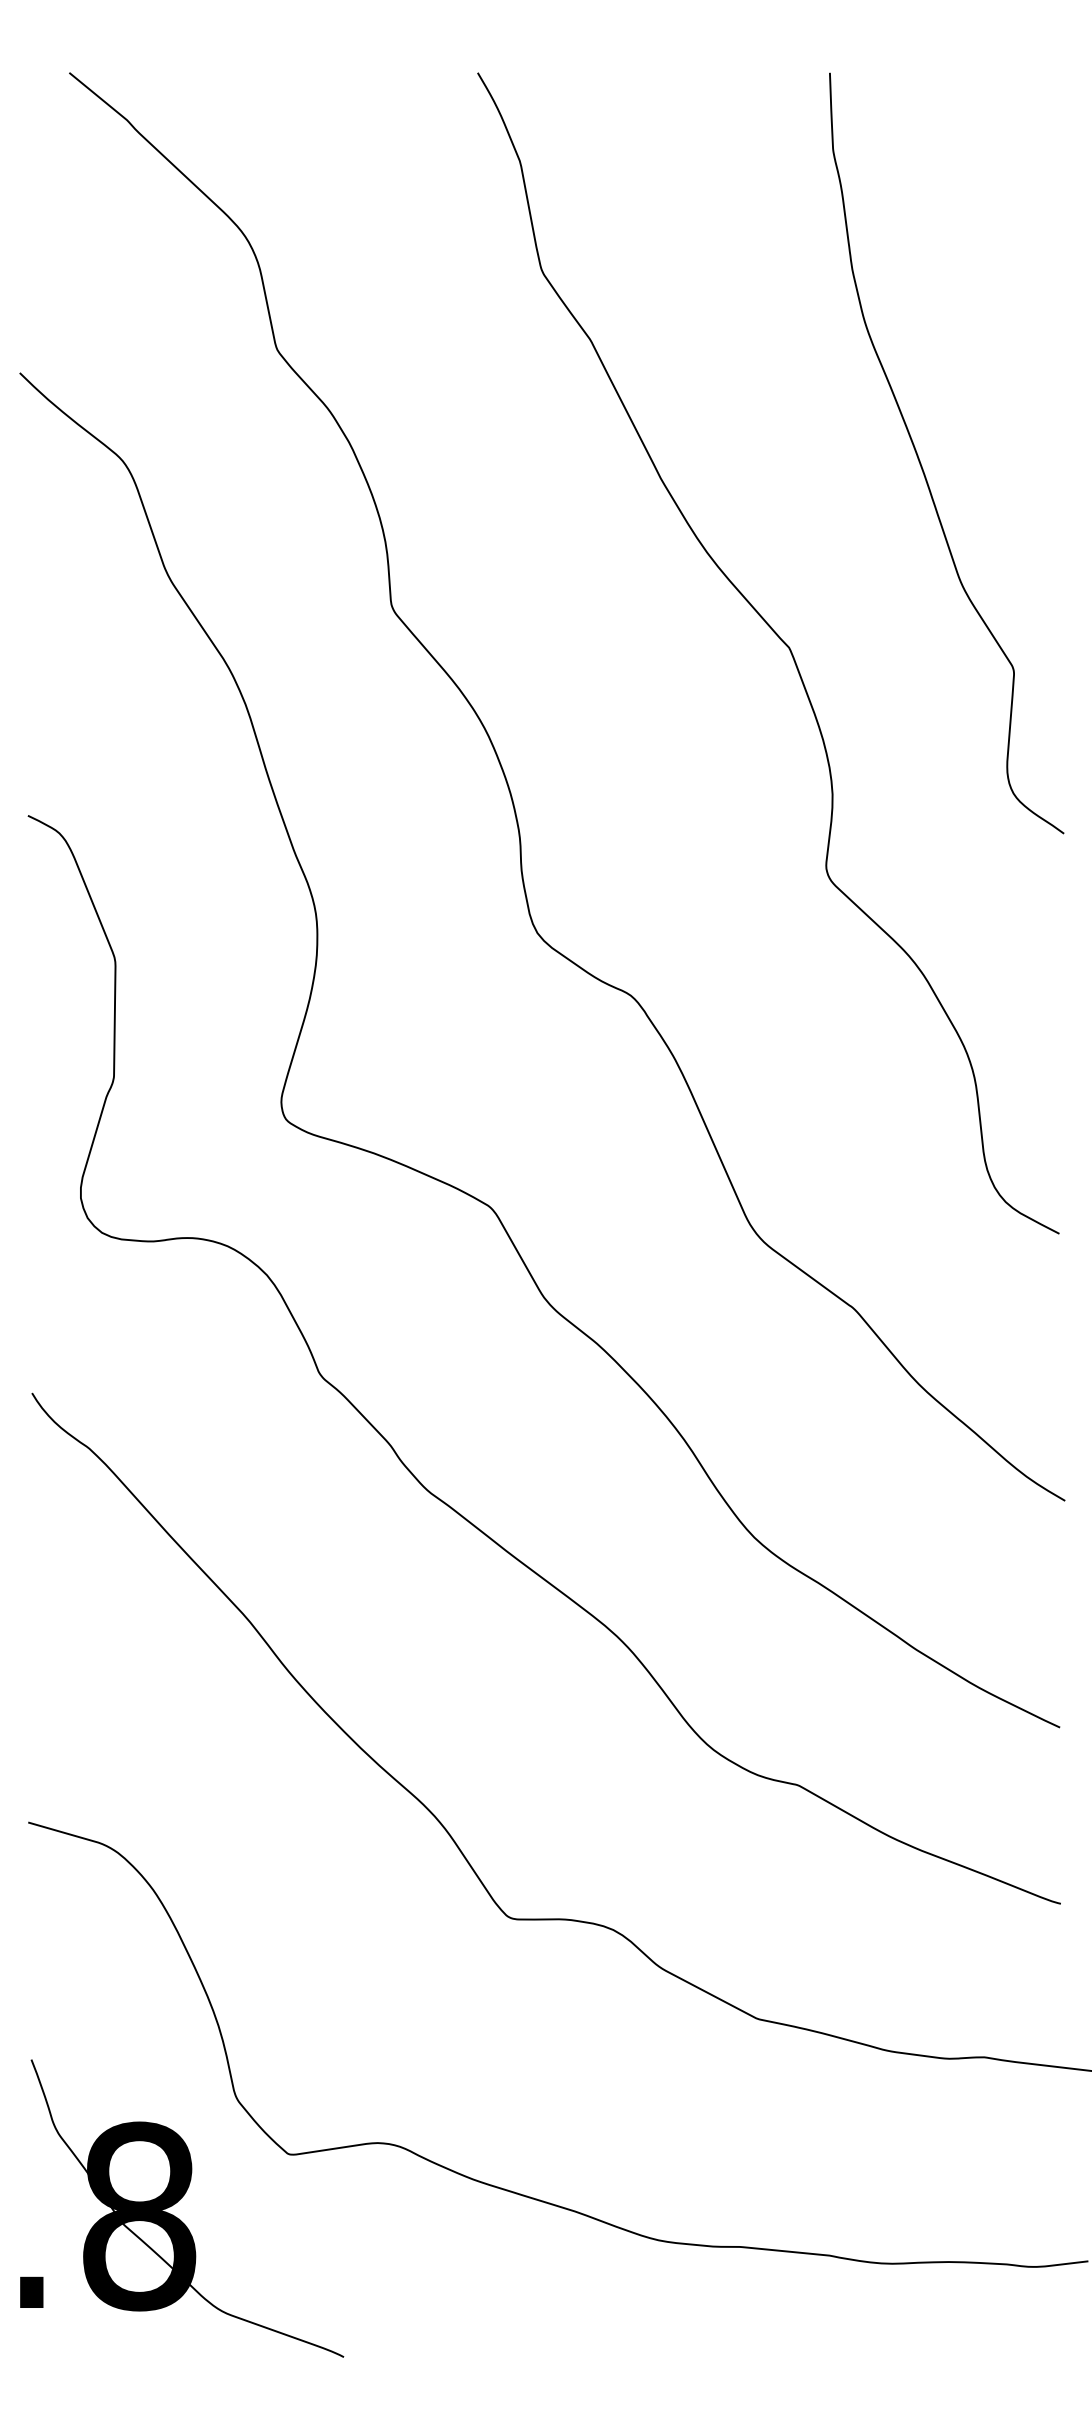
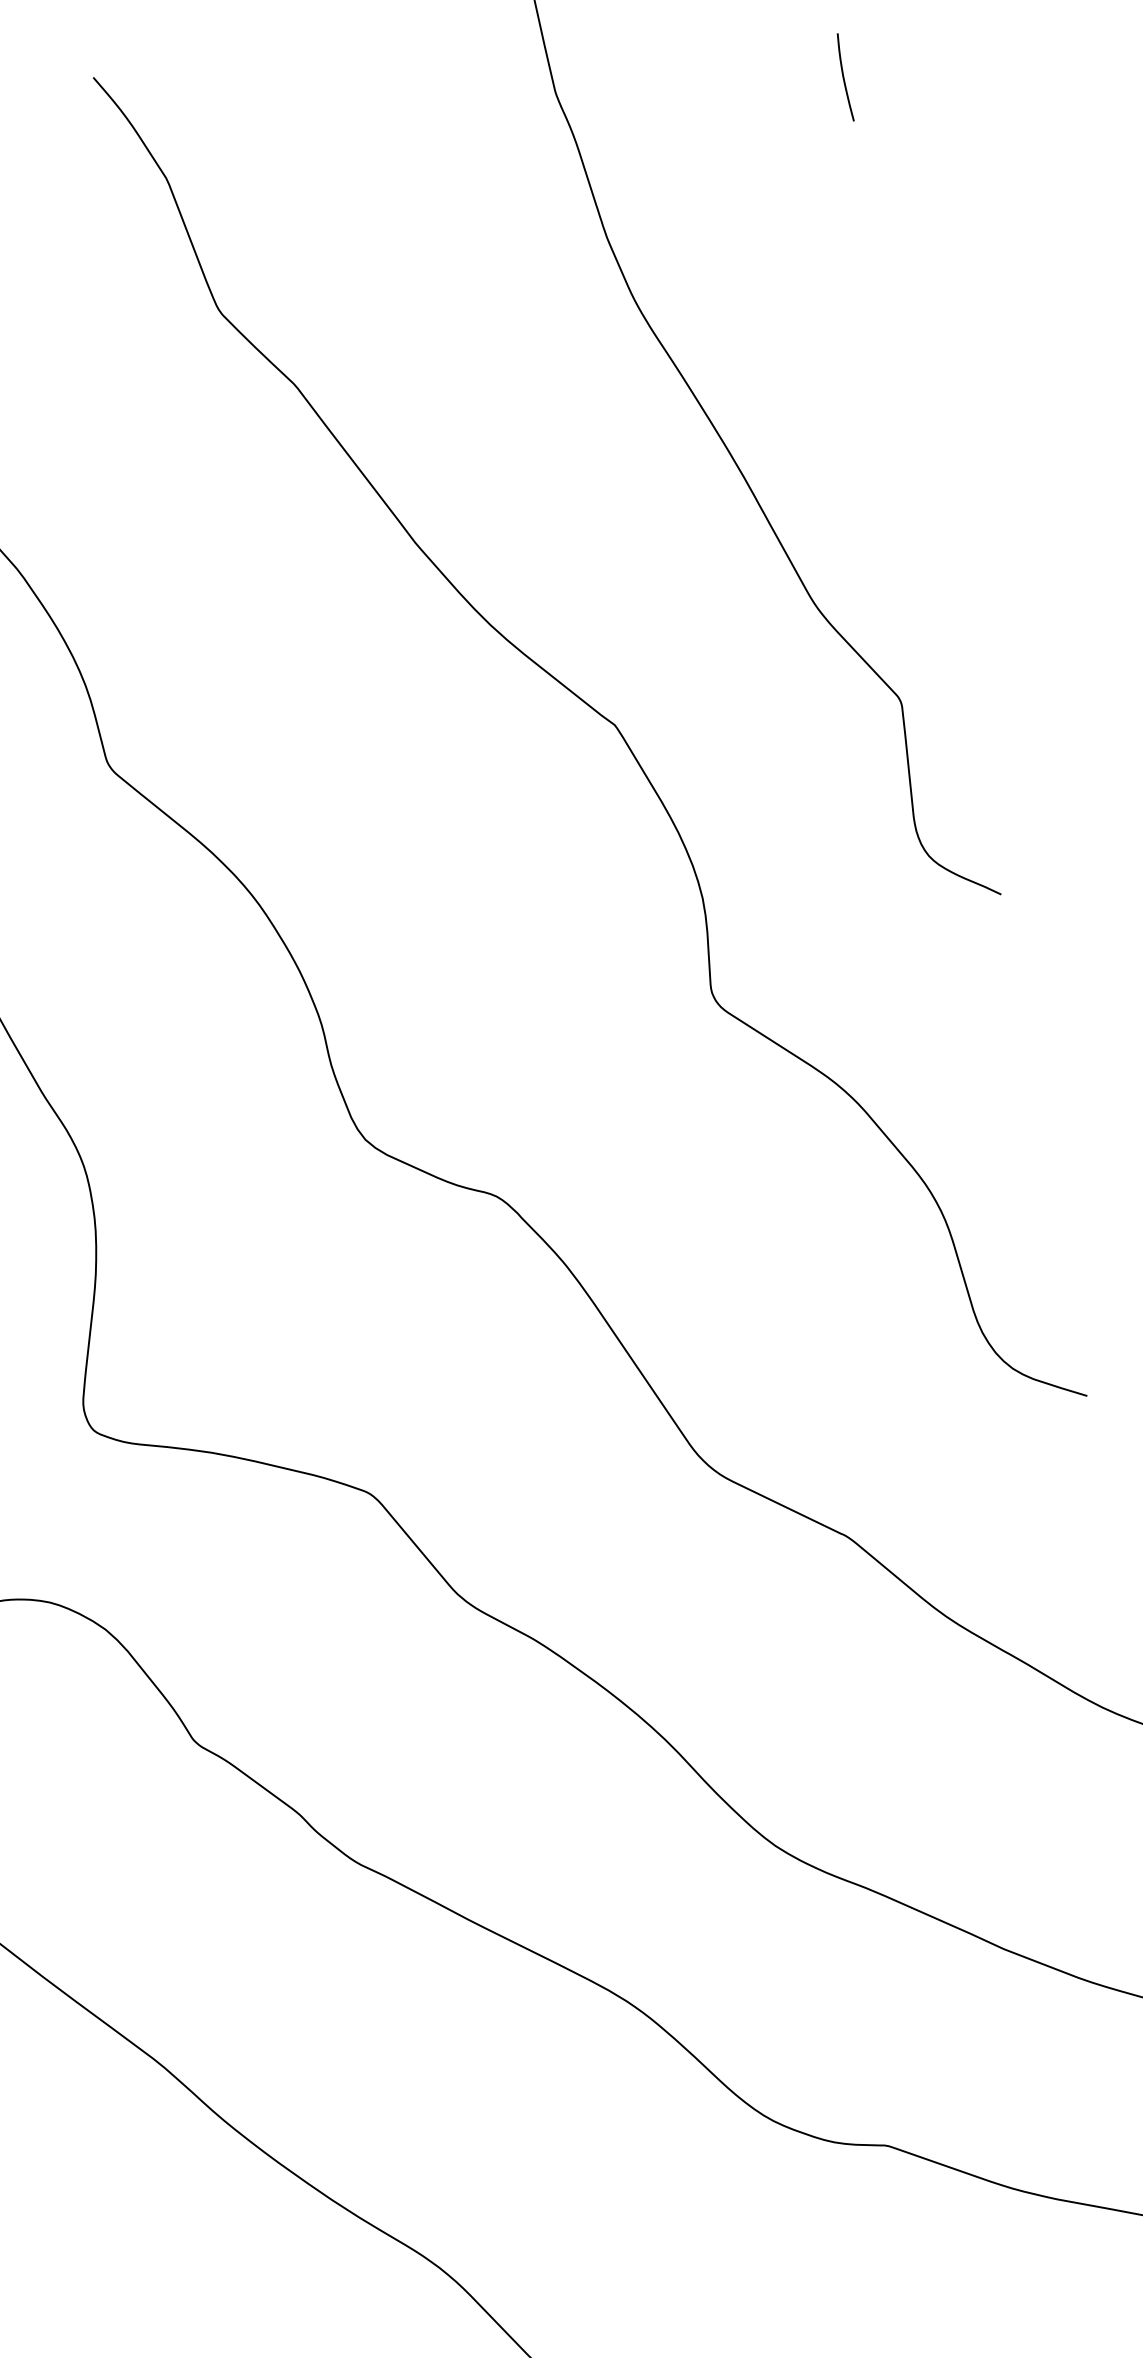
line: (1058, 179) -> (844, 77), added

